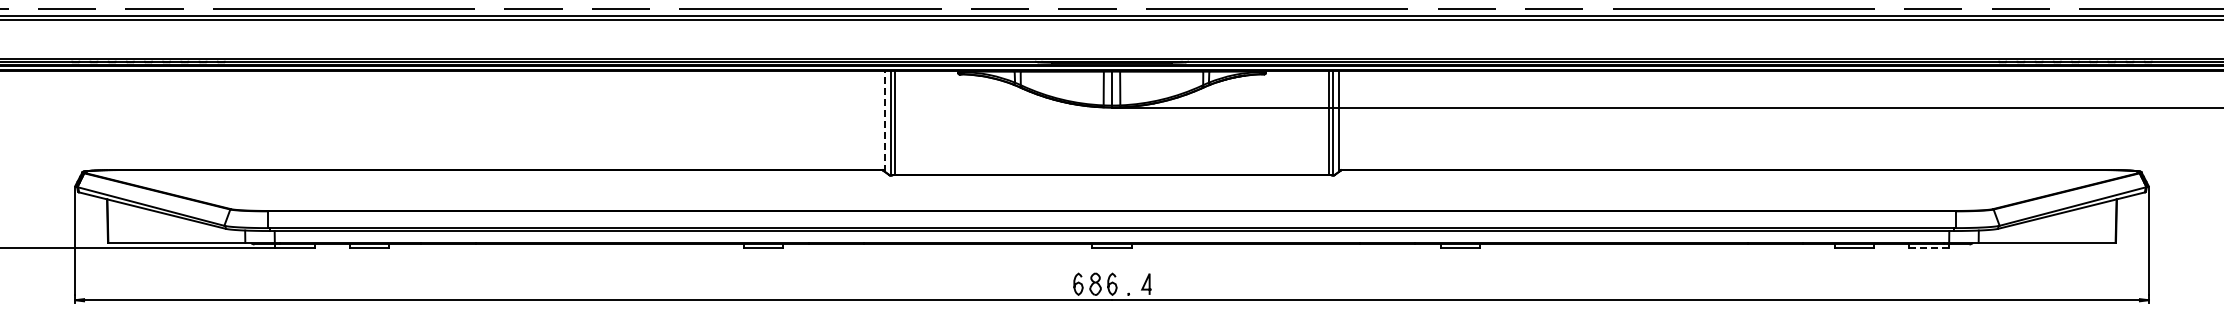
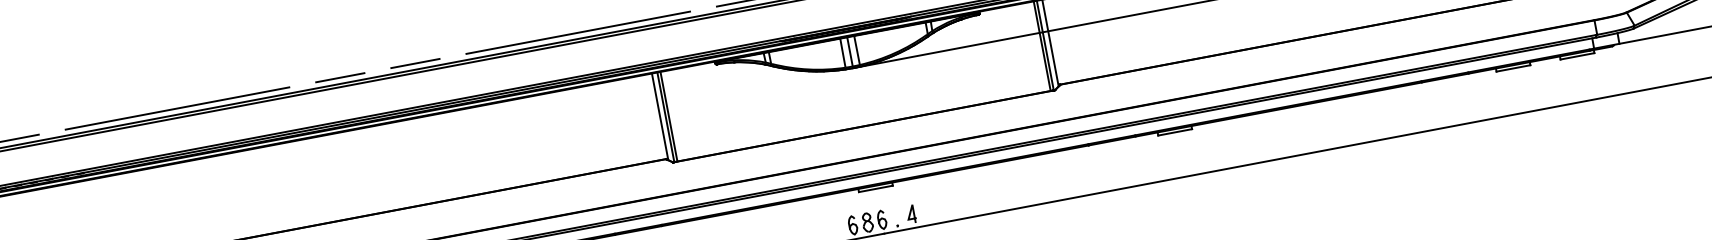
line: (884, 120) -> (659, 116), dashed -> solid
line: (1928, 248) -> (1577, 56), dashed -> solid

